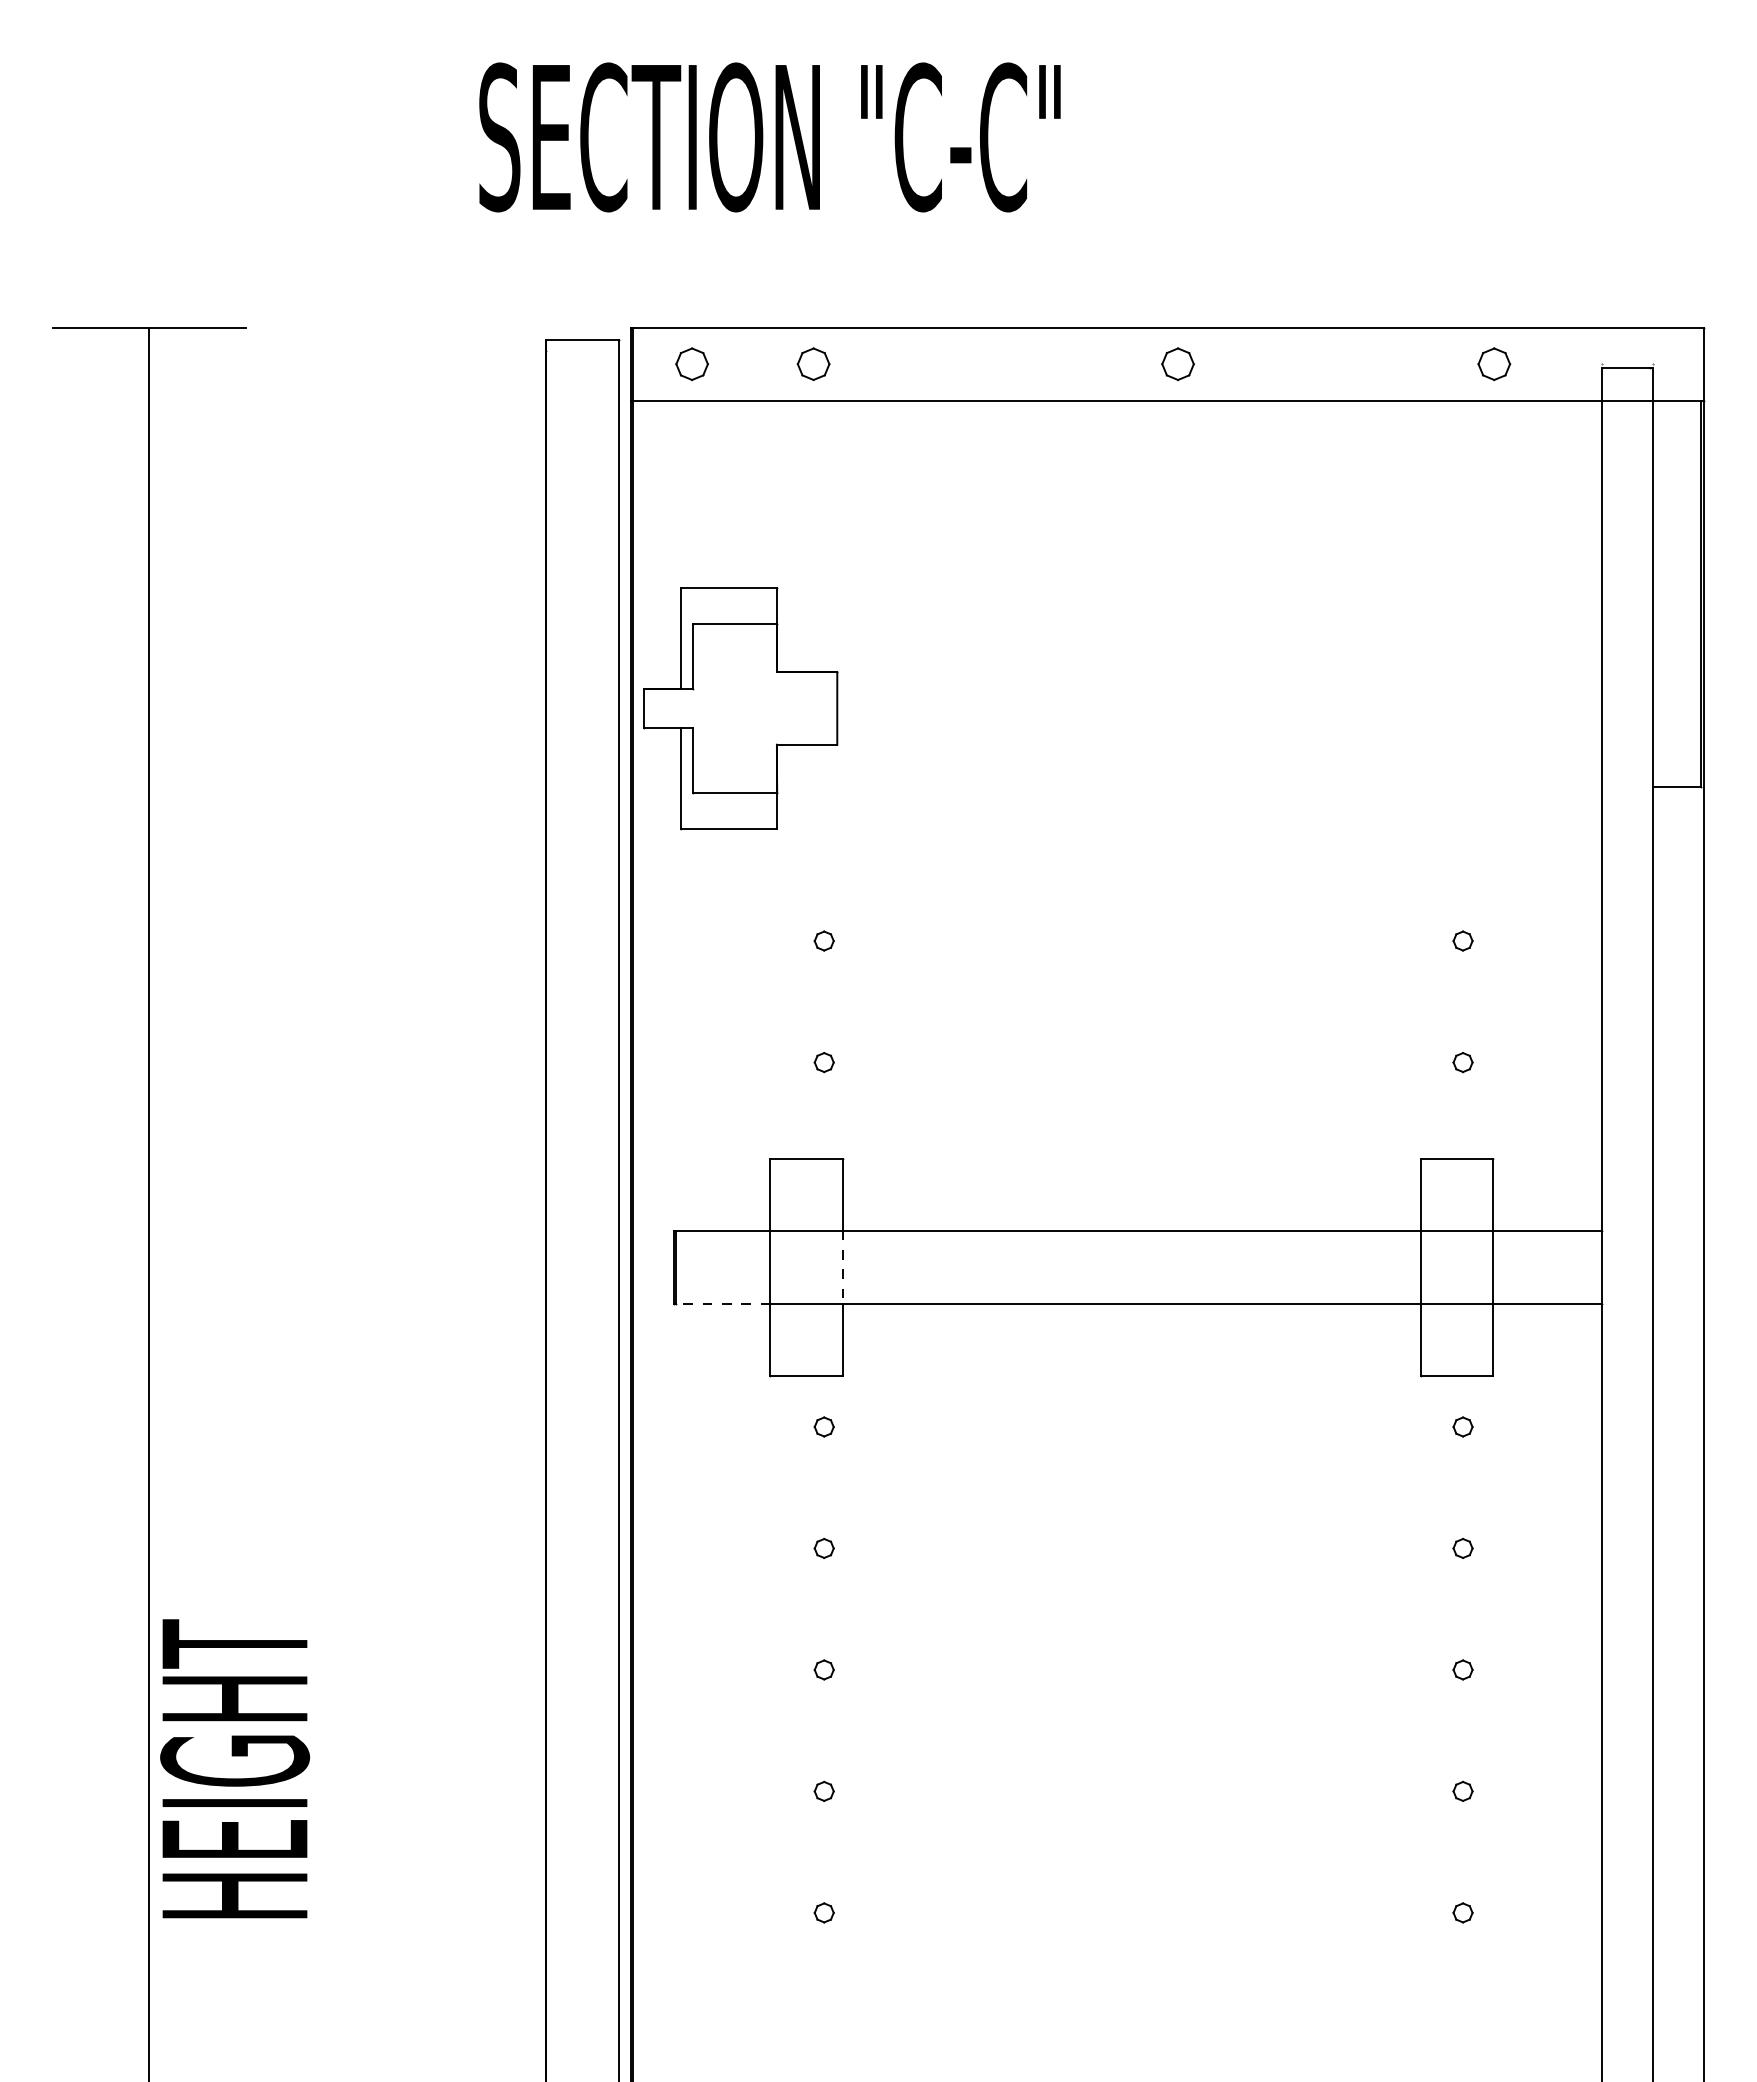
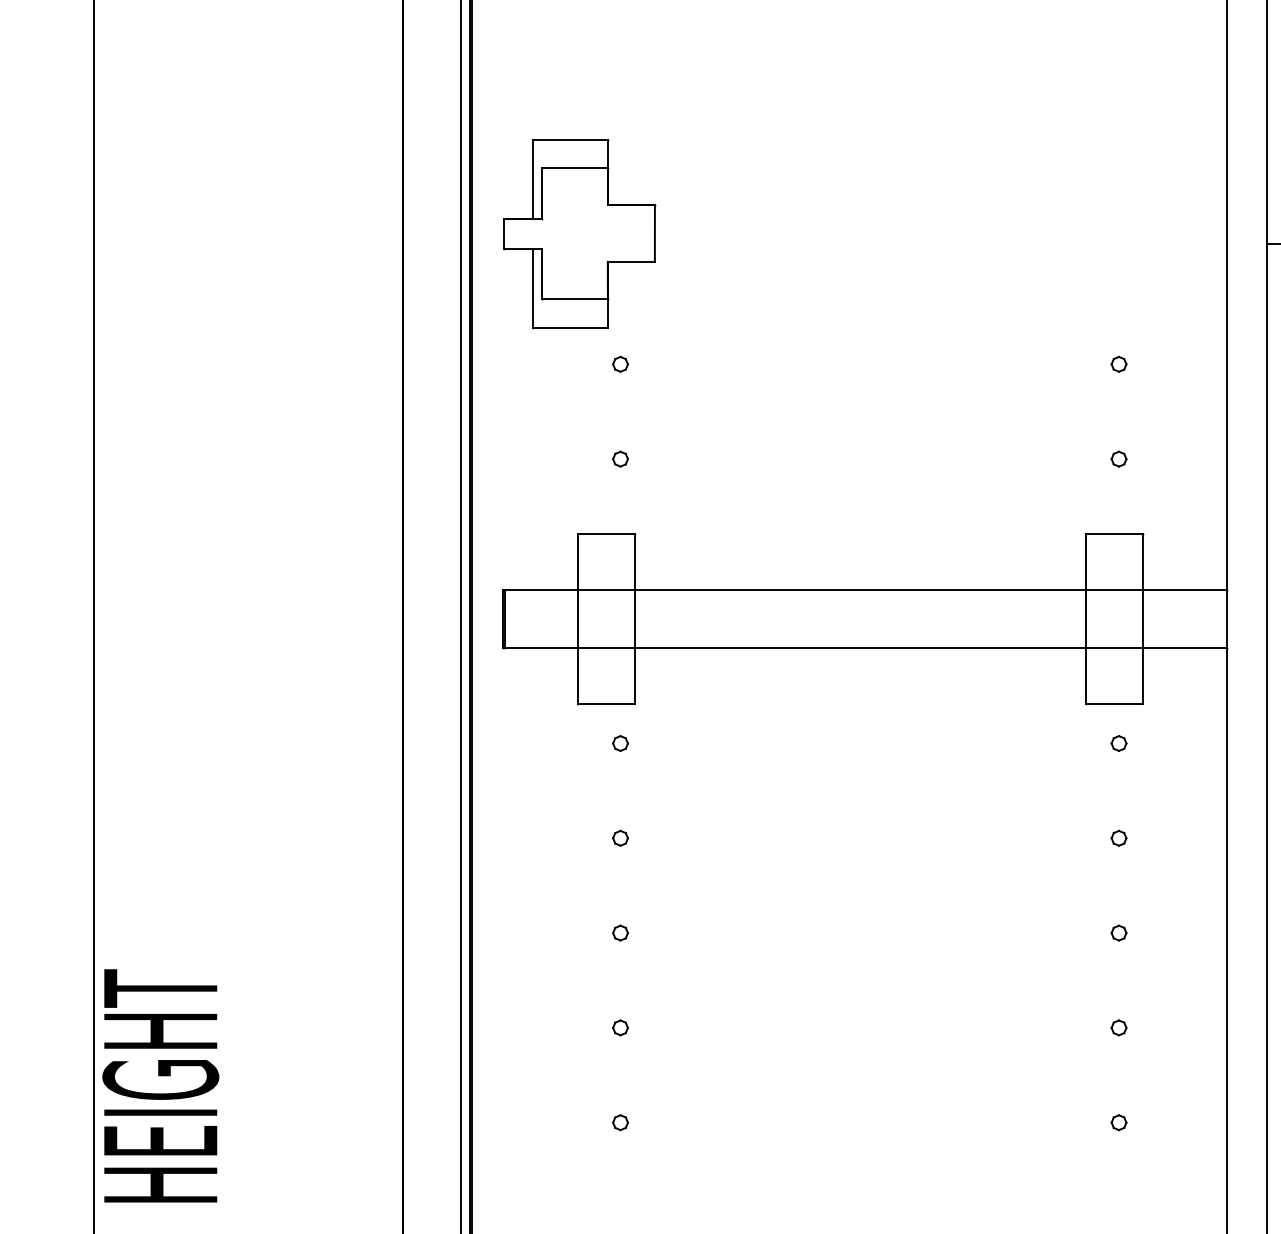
part: (740, 708) -> (579, 233), moved
line: (842, 1267) -> (634, 619), dashed -> solid
line: (722, 1304) -> (541, 647), dashed -> solid
text: (235, 1768) -> (161, 1085), moved

